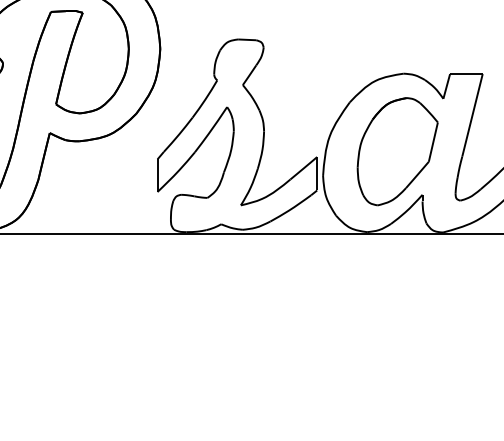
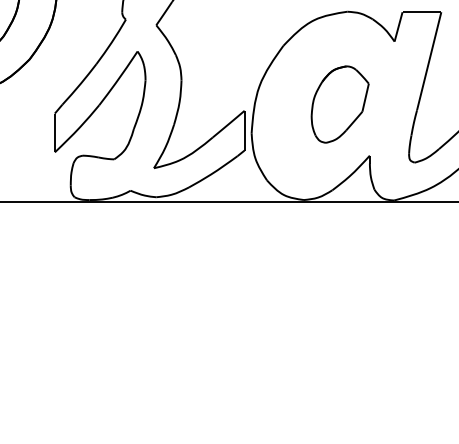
part: (397, 151) -> (340, 104), size x0.6

